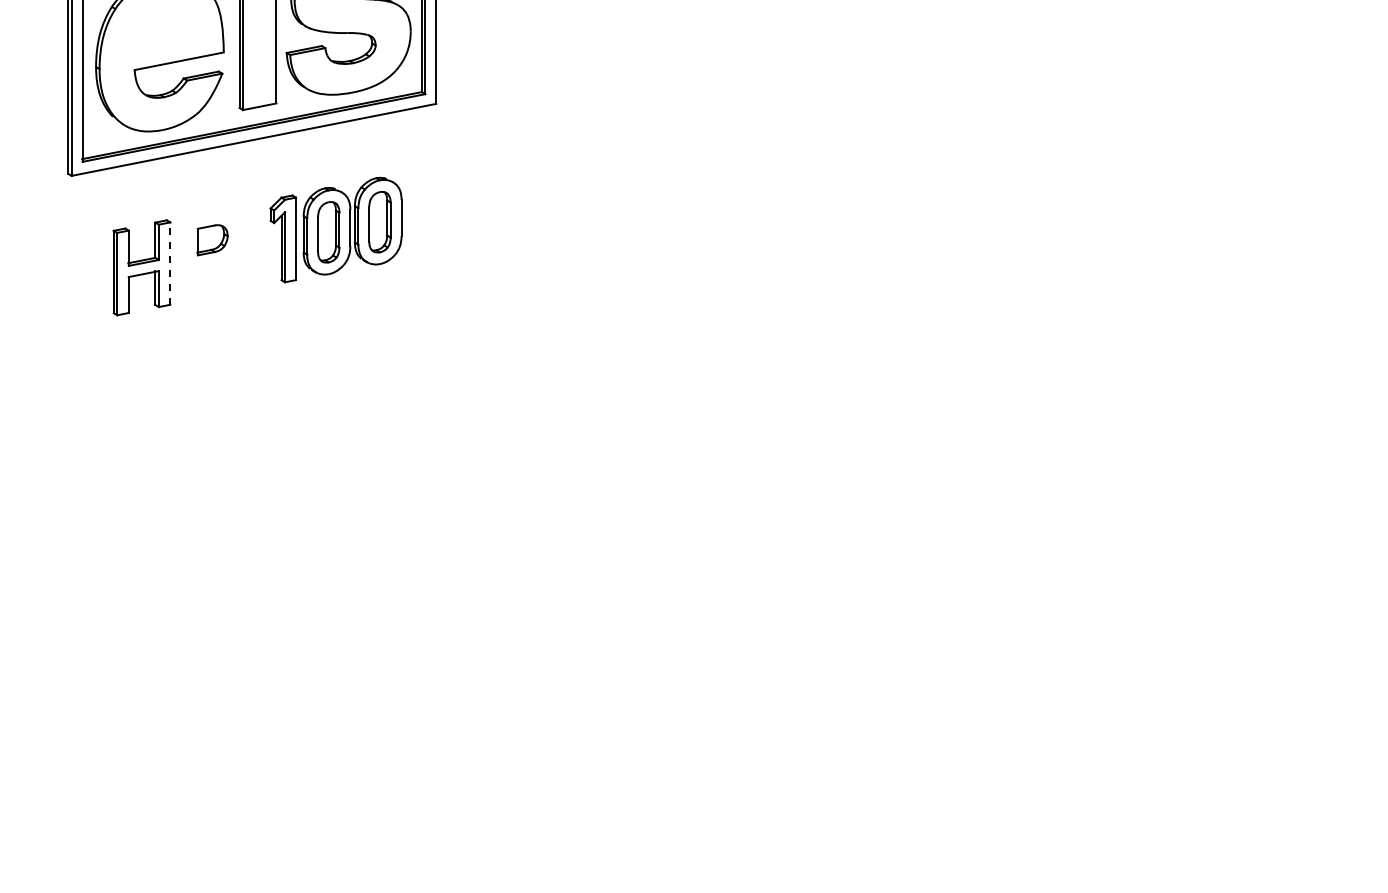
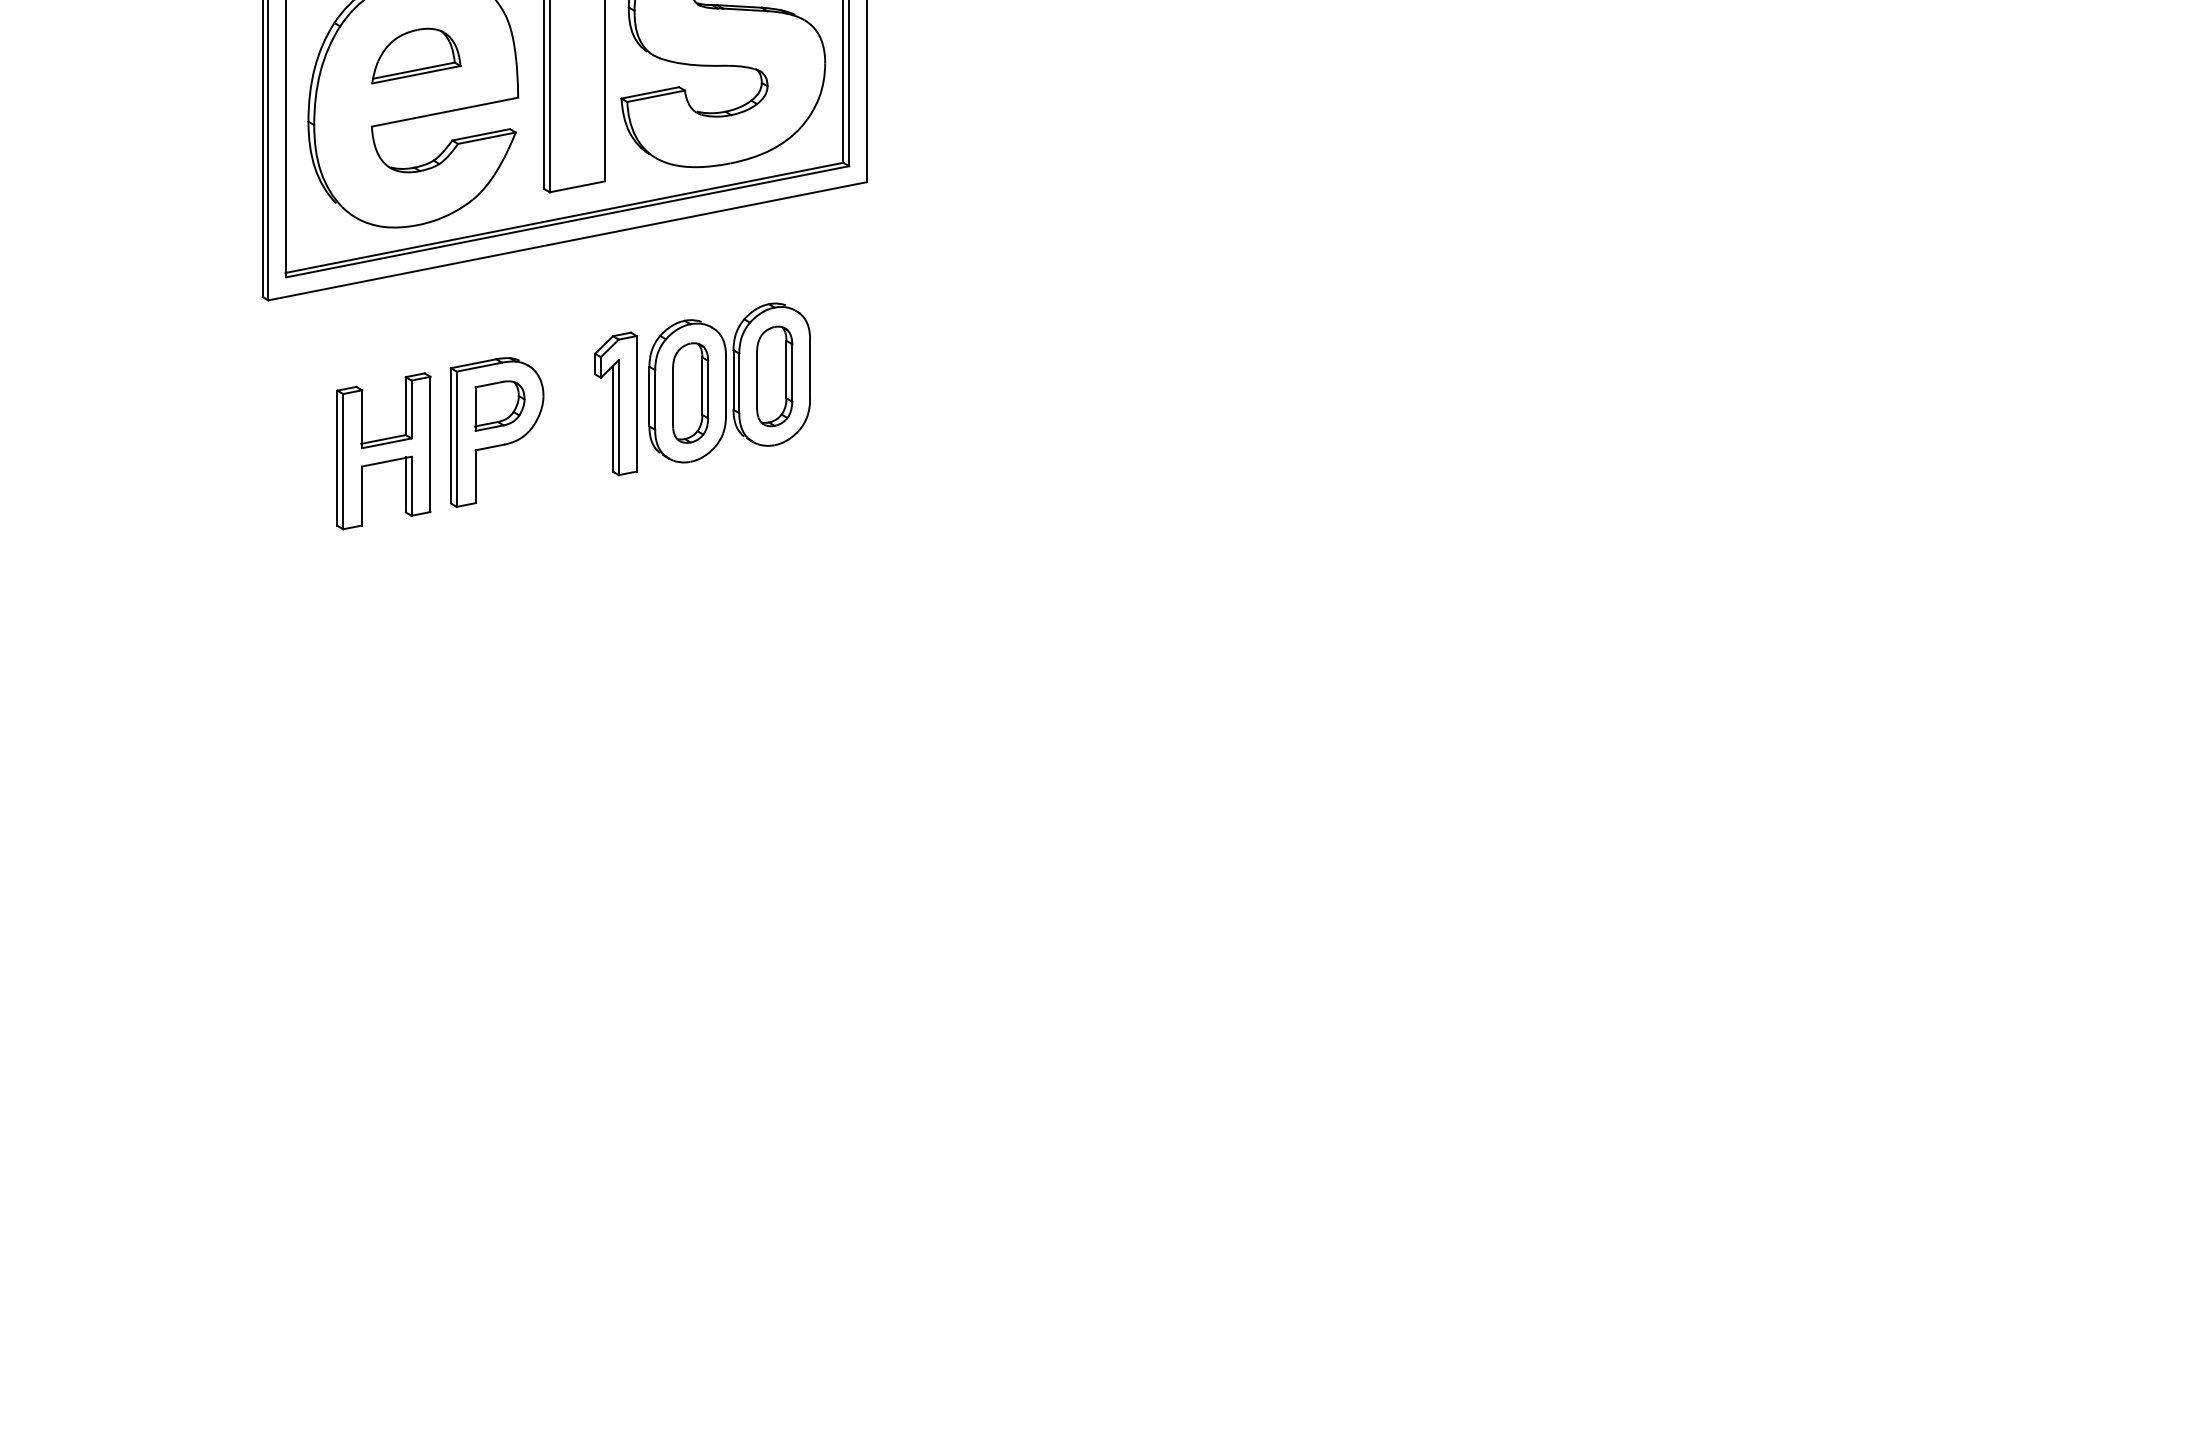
part: (161, 26) -> (415, 55), added
part: (210, 256) -> (496, 432), added
line: (170, 263) -> (430, 444), dashed -> solid

